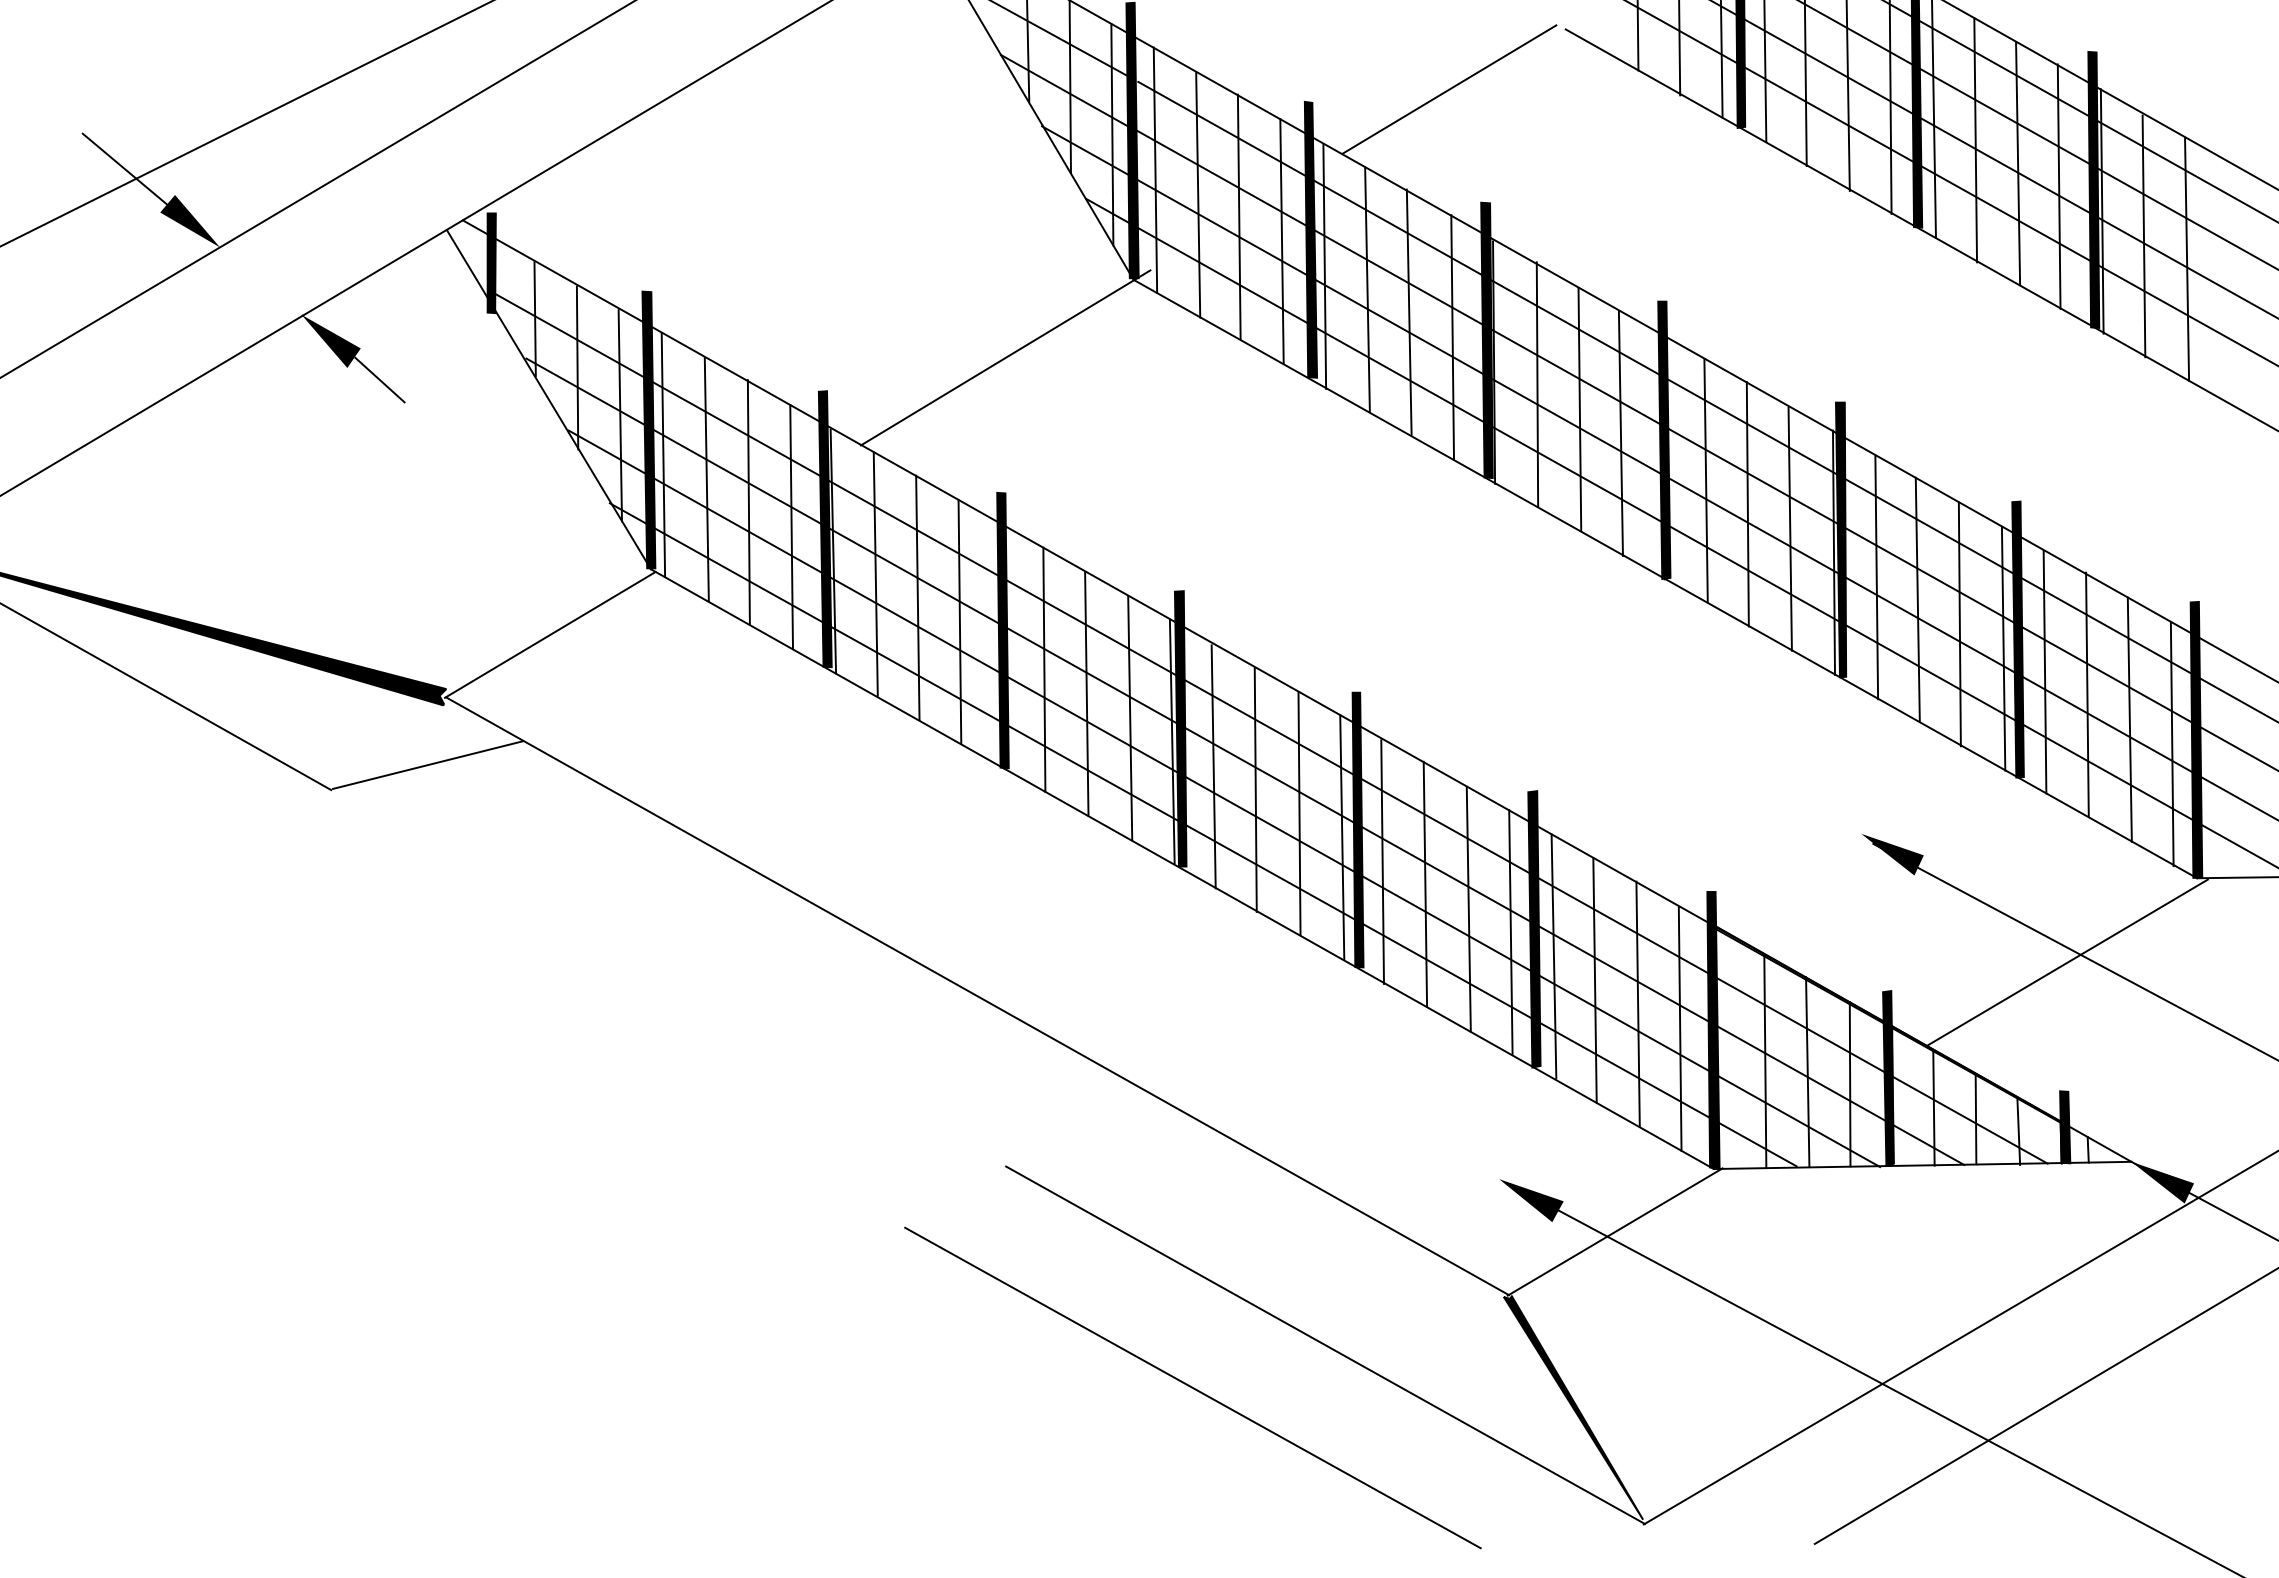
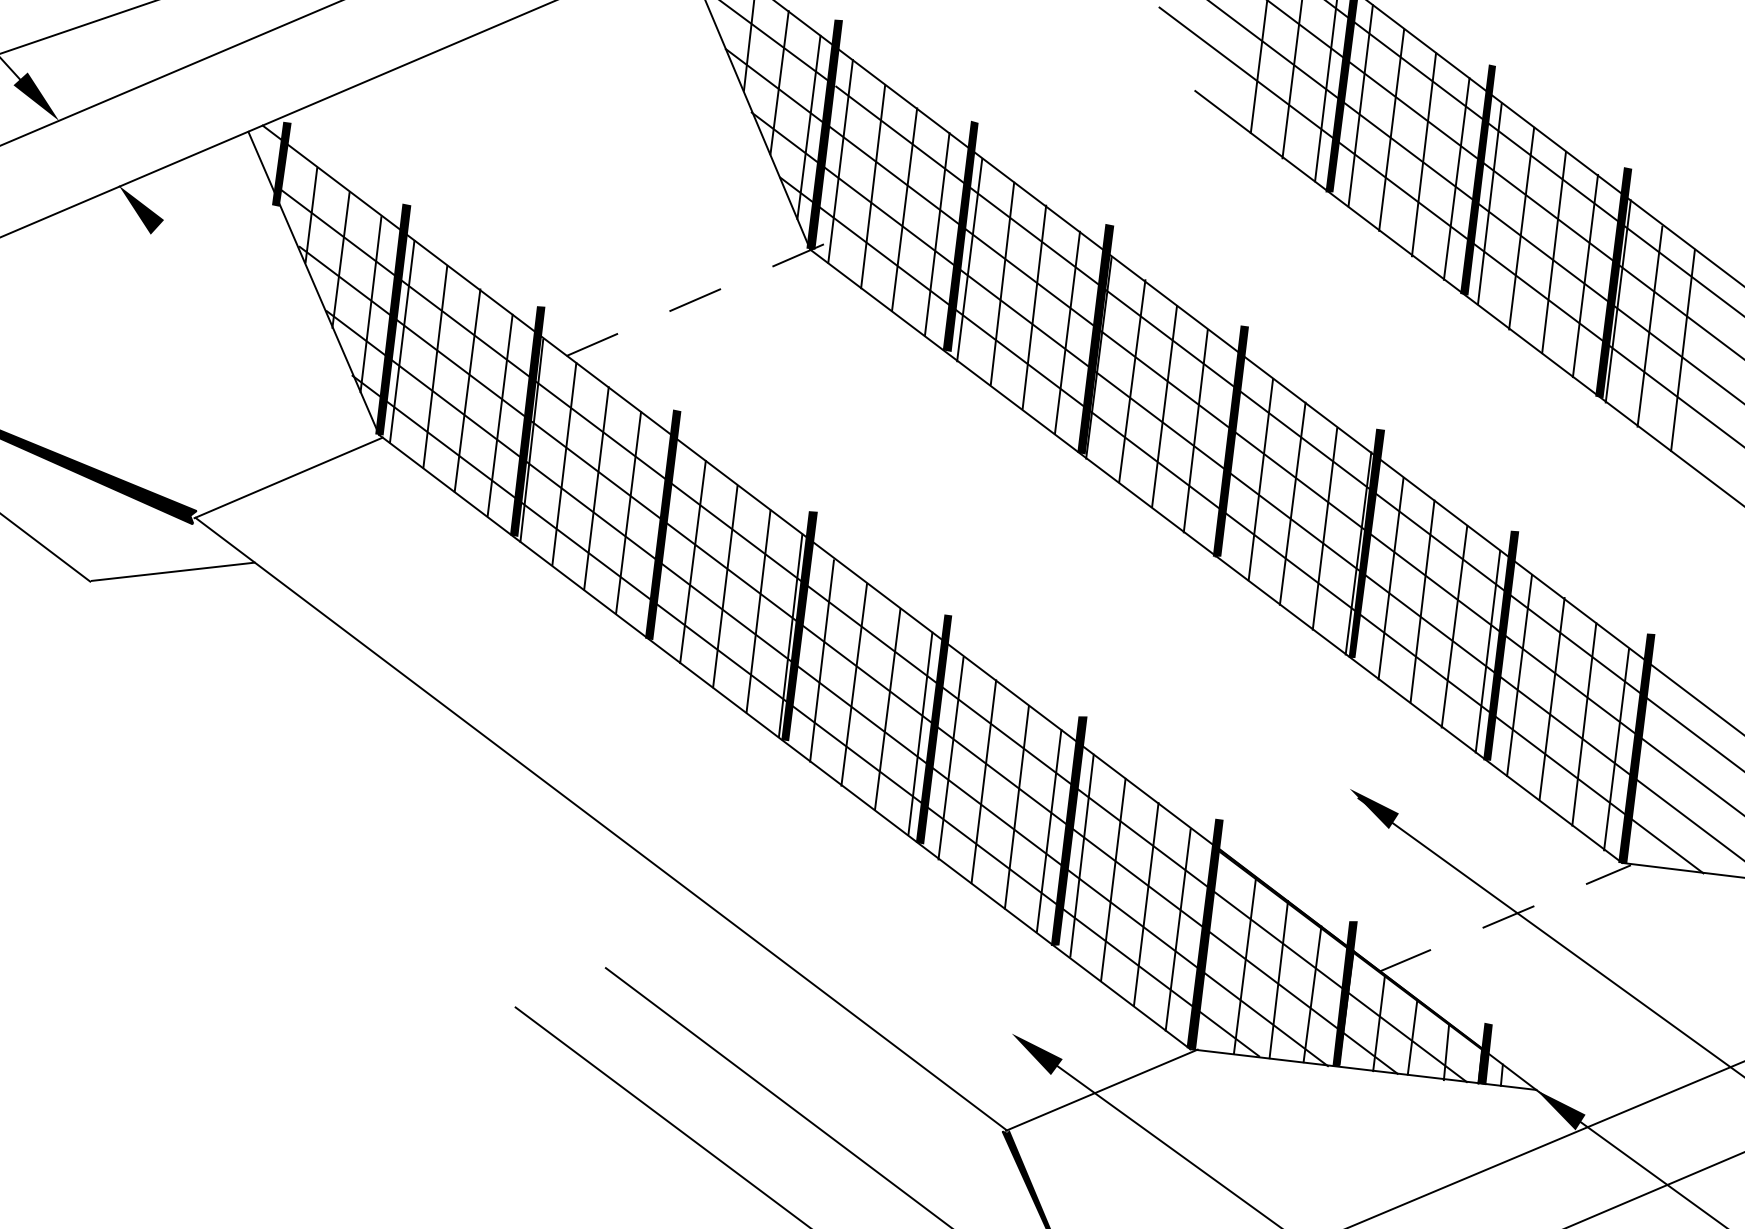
line: (1449, 89) -> (1092, 127), removed
line: (1006, 357) -> (696, 299), solid -> dashed
line: (379, 379) -> (176, 247), removed
line: (2066, 963) -> (1504, 918), solid -> dashed

